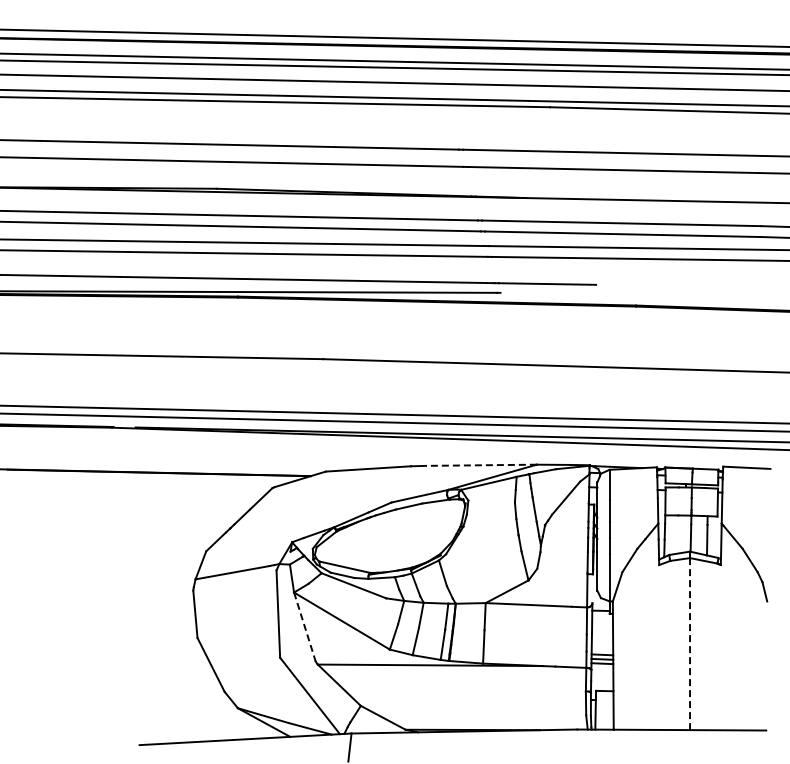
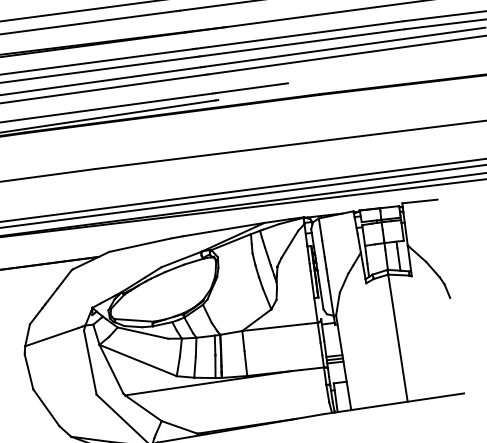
line: (480, 465) -> (222, 229), dashed -> solid
line: (305, 627) -> (111, 369), dashed -> solid
line: (690, 643) -> (398, 337), dashed -> solid

